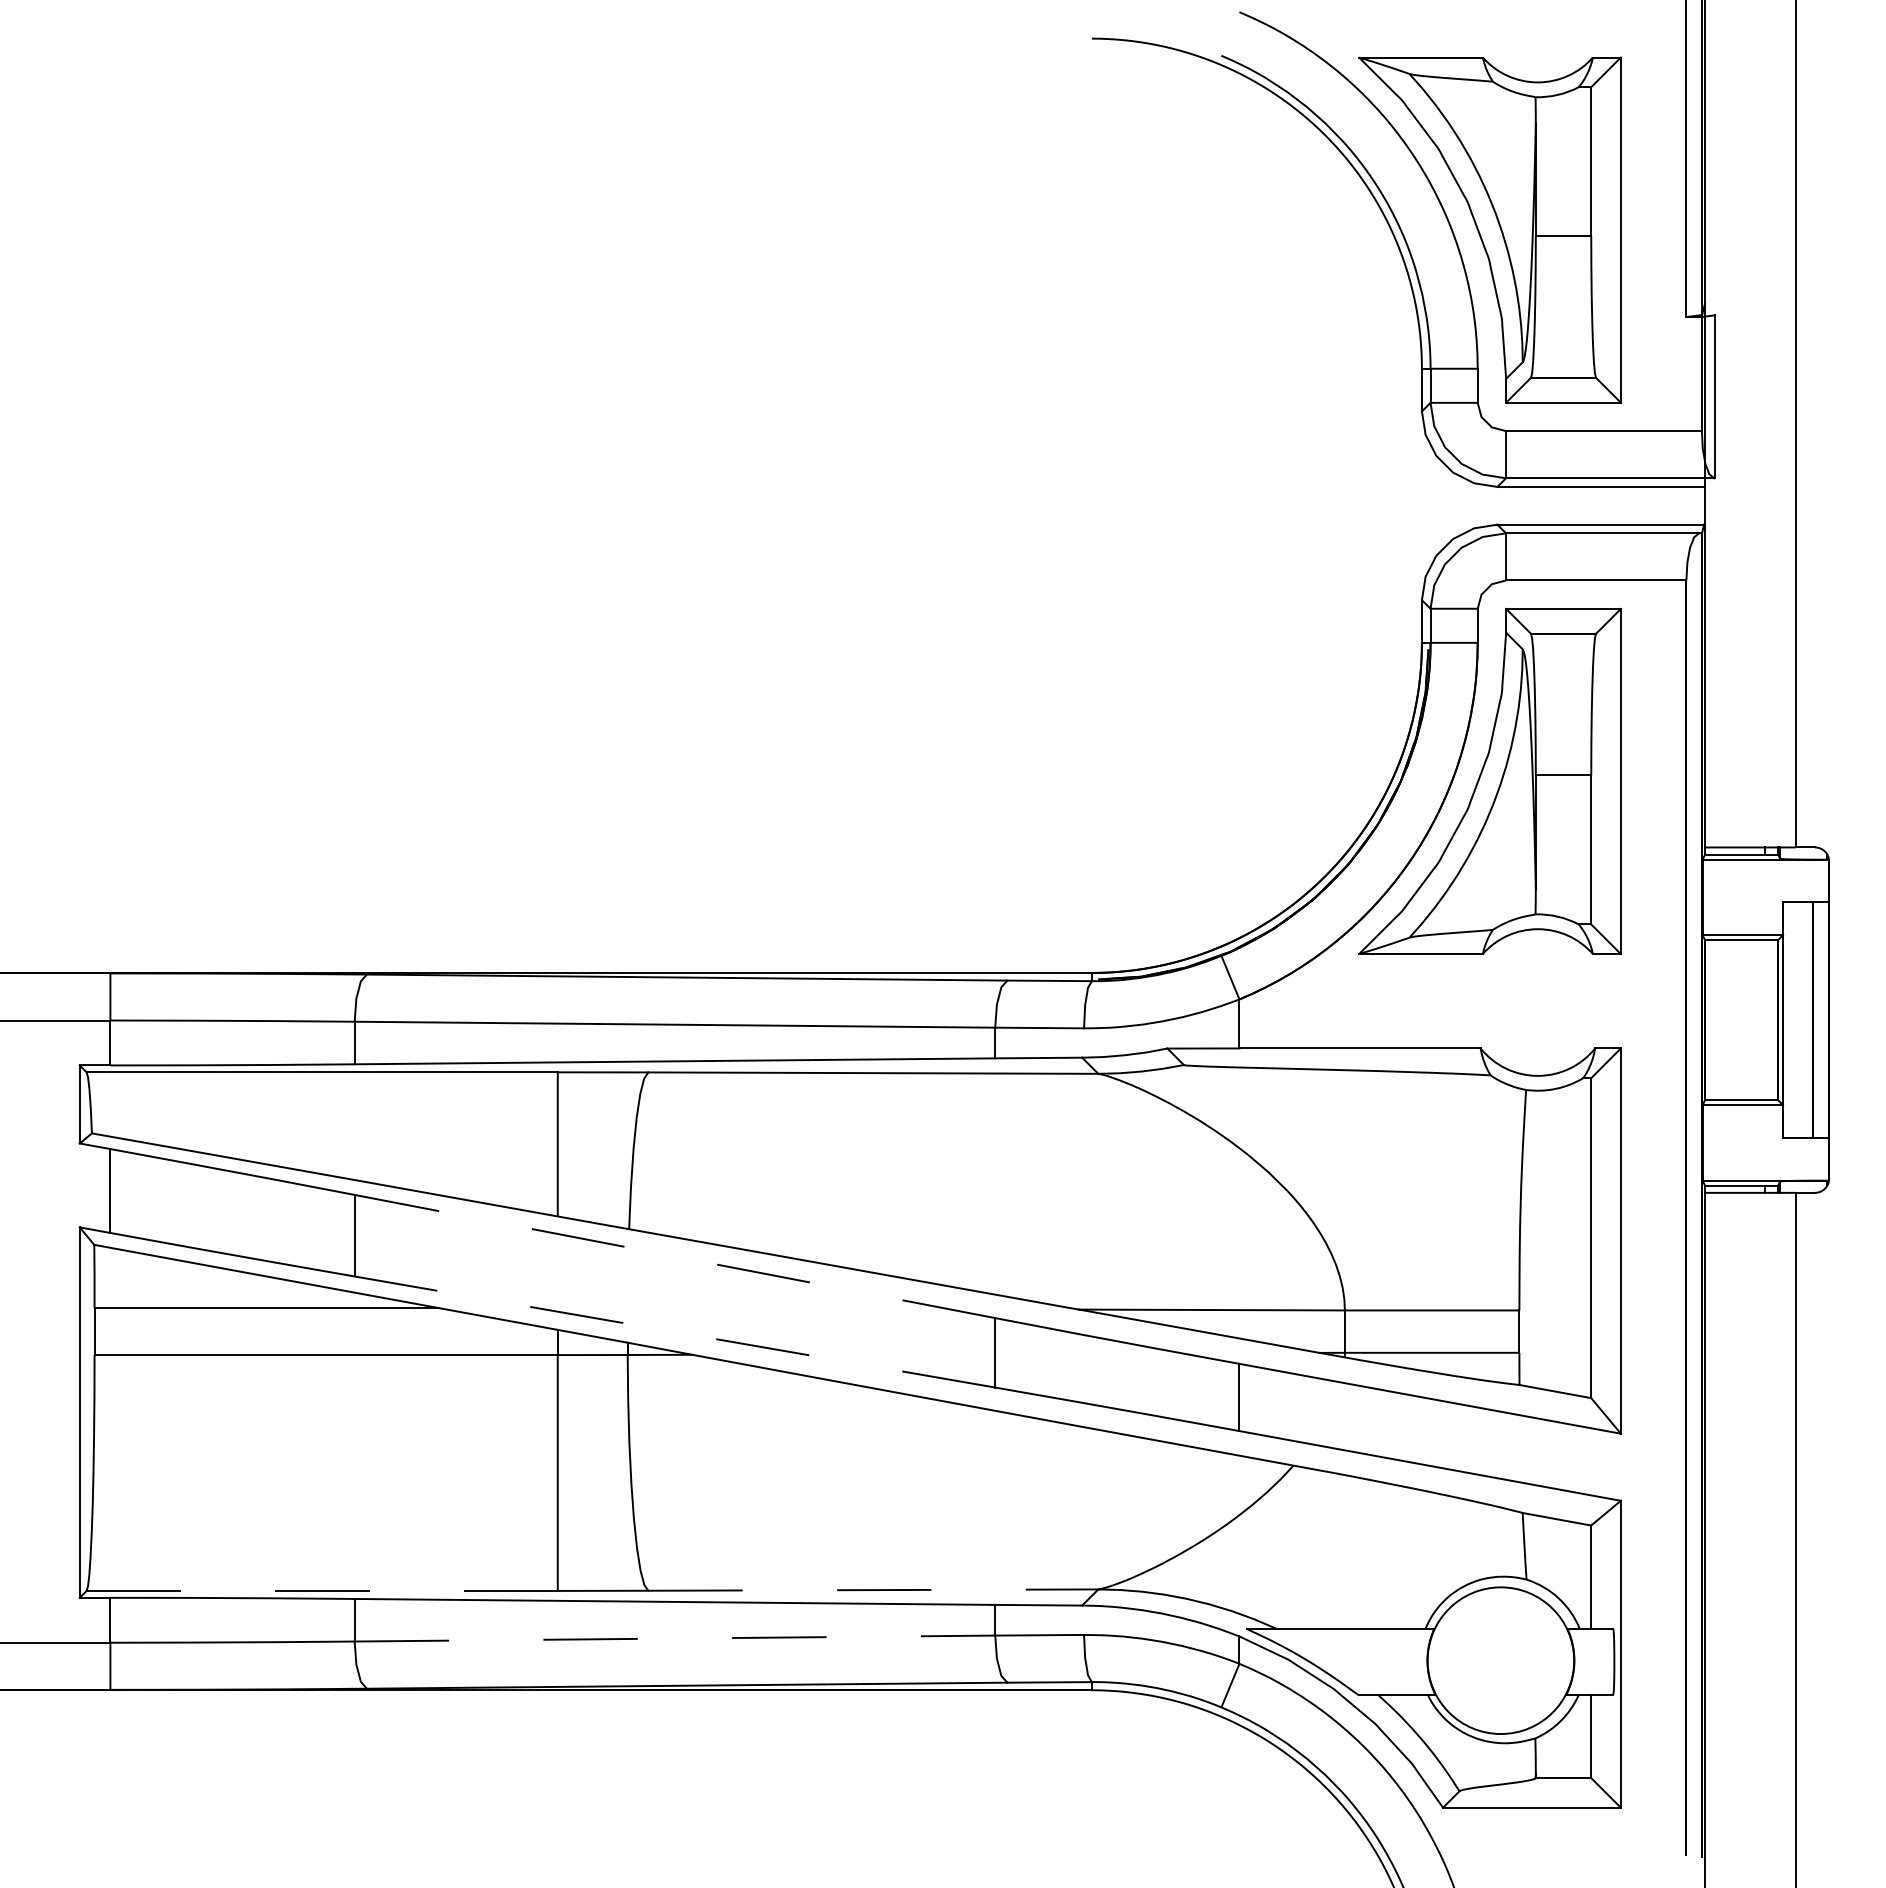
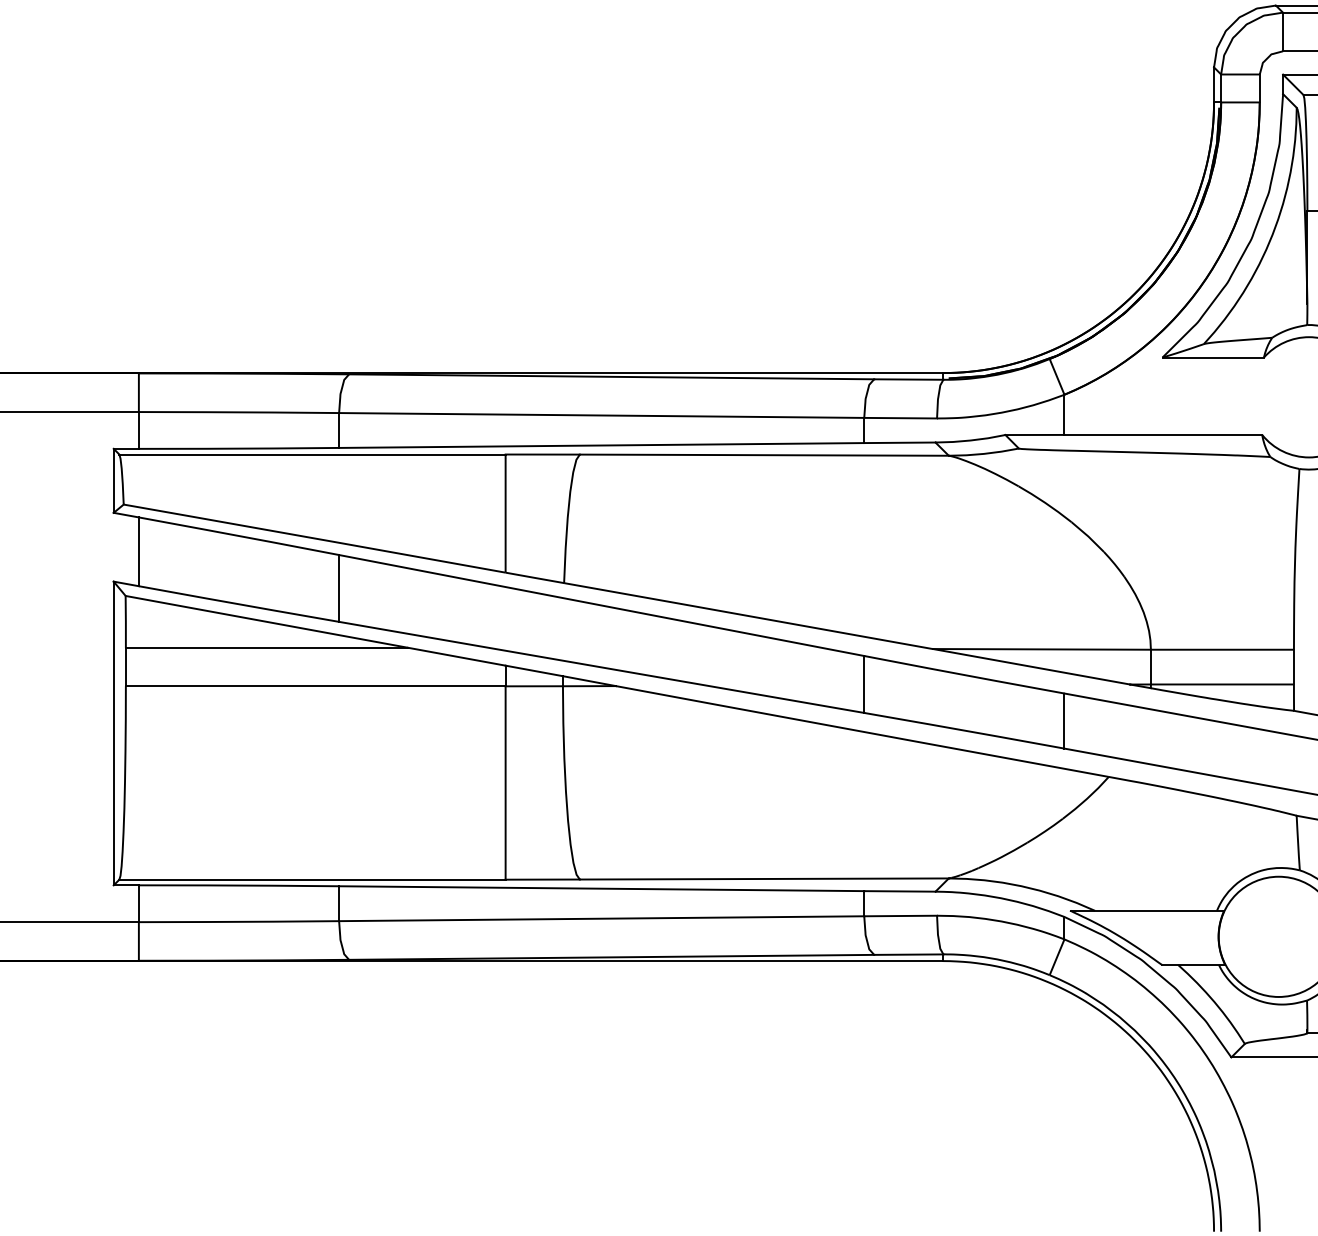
line: (674, 1256) -> (601, 605), dashed -> solid
line: (674, 1331) -> (601, 666), dashed -> solid
line: (322, 1590) -> (312, 879), dashed -> solid
line: (873, 1590) -> (764, 879), dashed -> solid
line: (675, 1638) -> (602, 918), dashed -> solid

